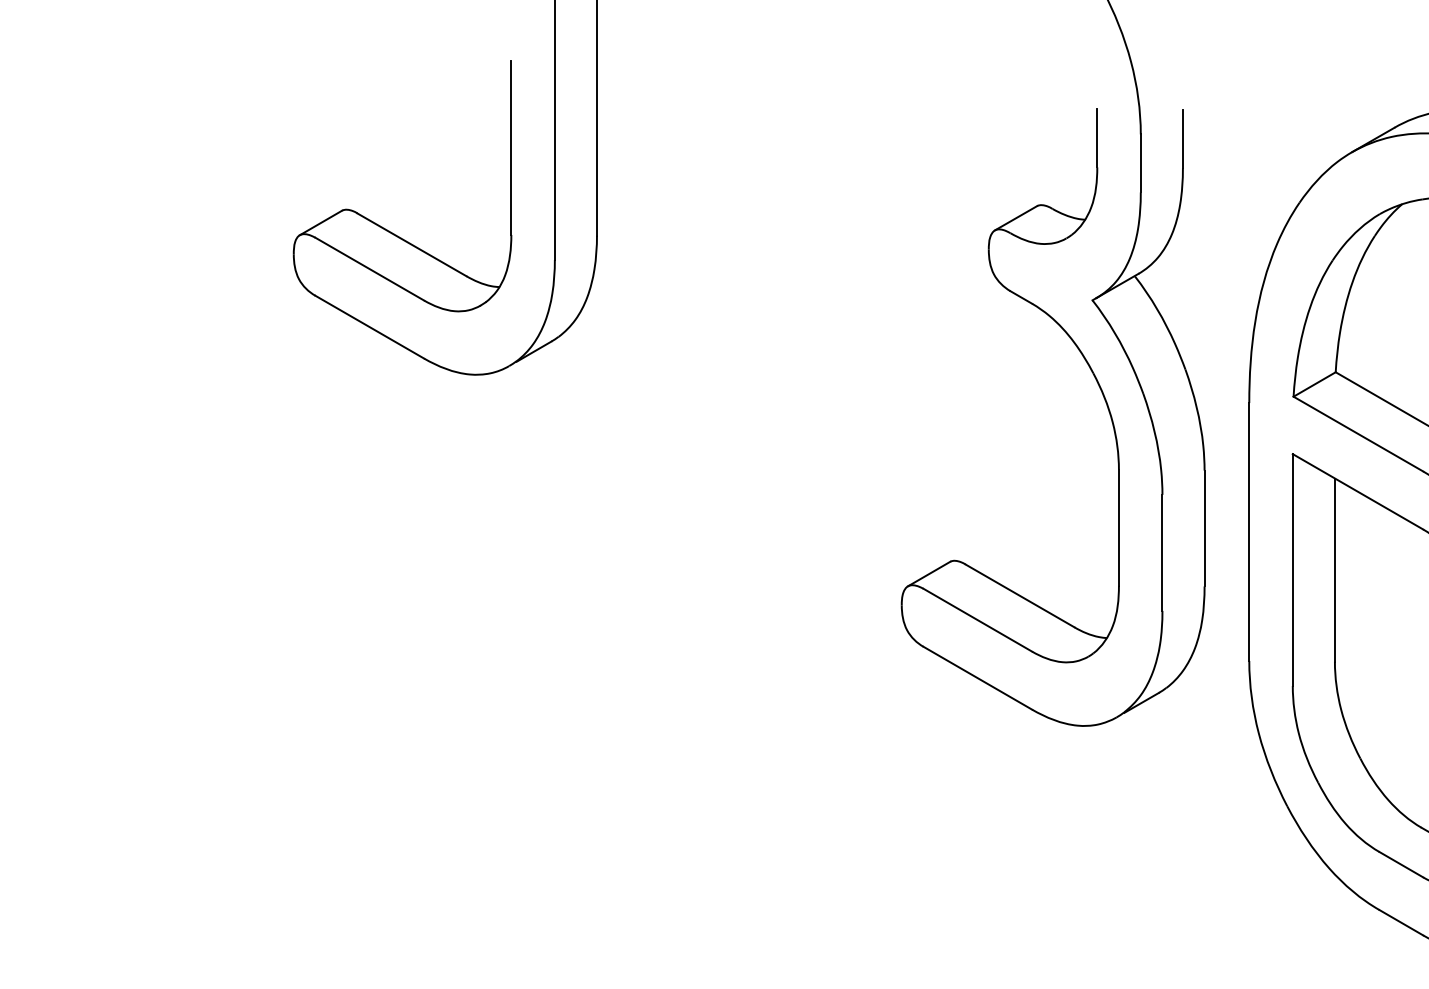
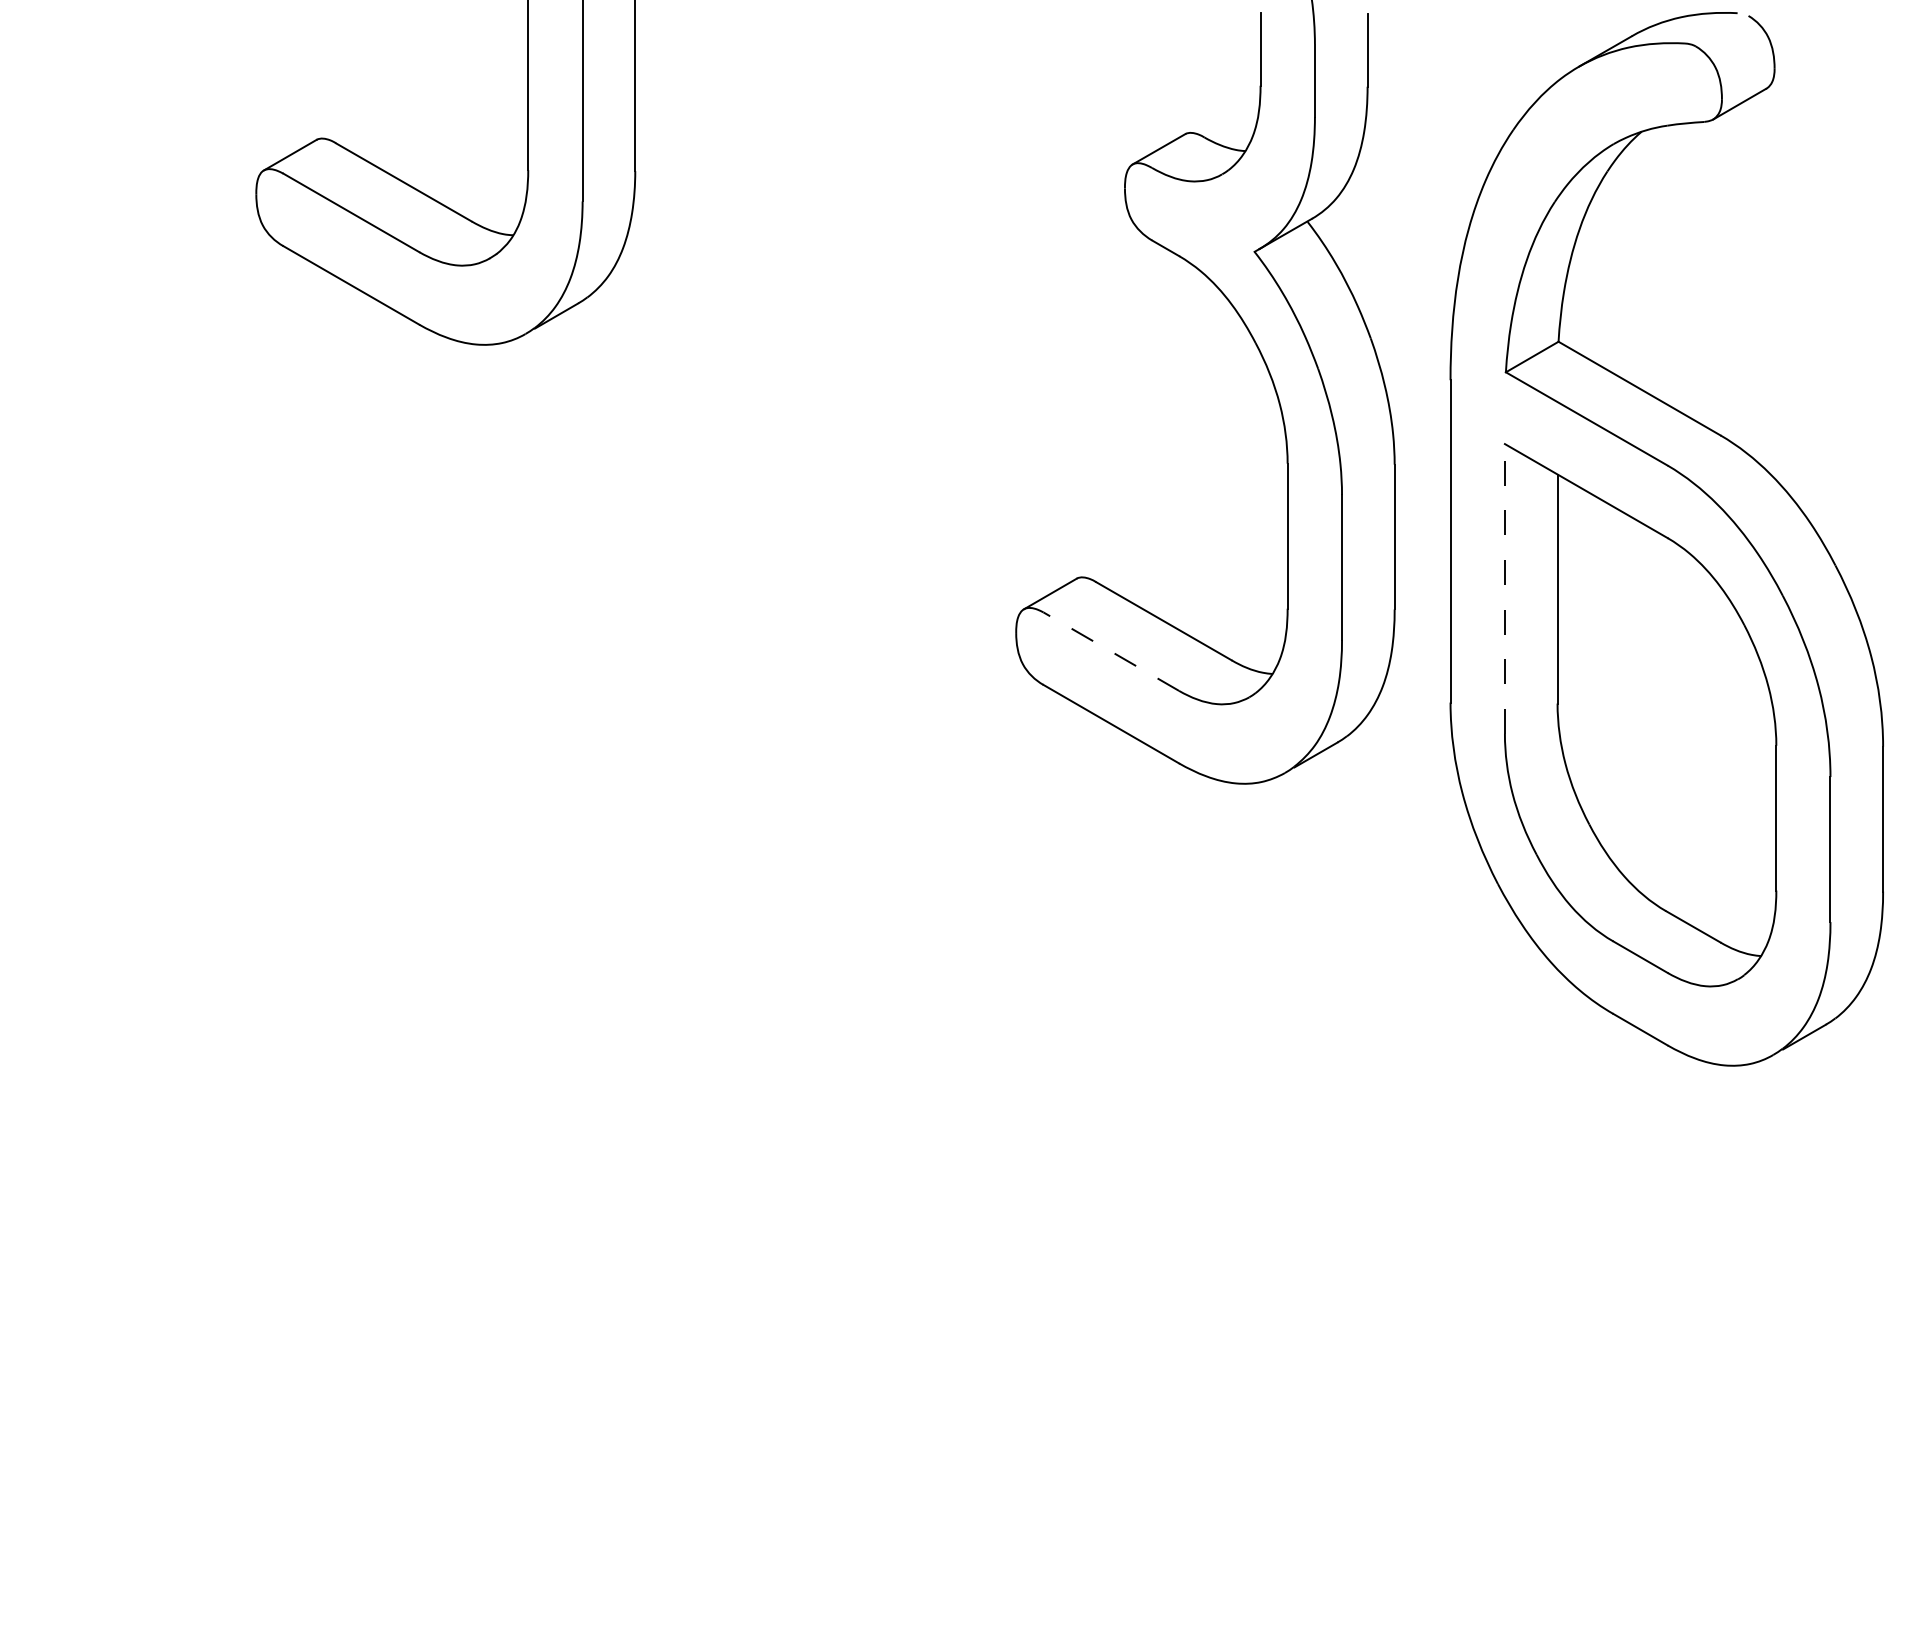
line: (1292, 569) -> (1504, 588), solid -> dashed
line: (977, 620) -> (1110, 651), solid -> dashed

